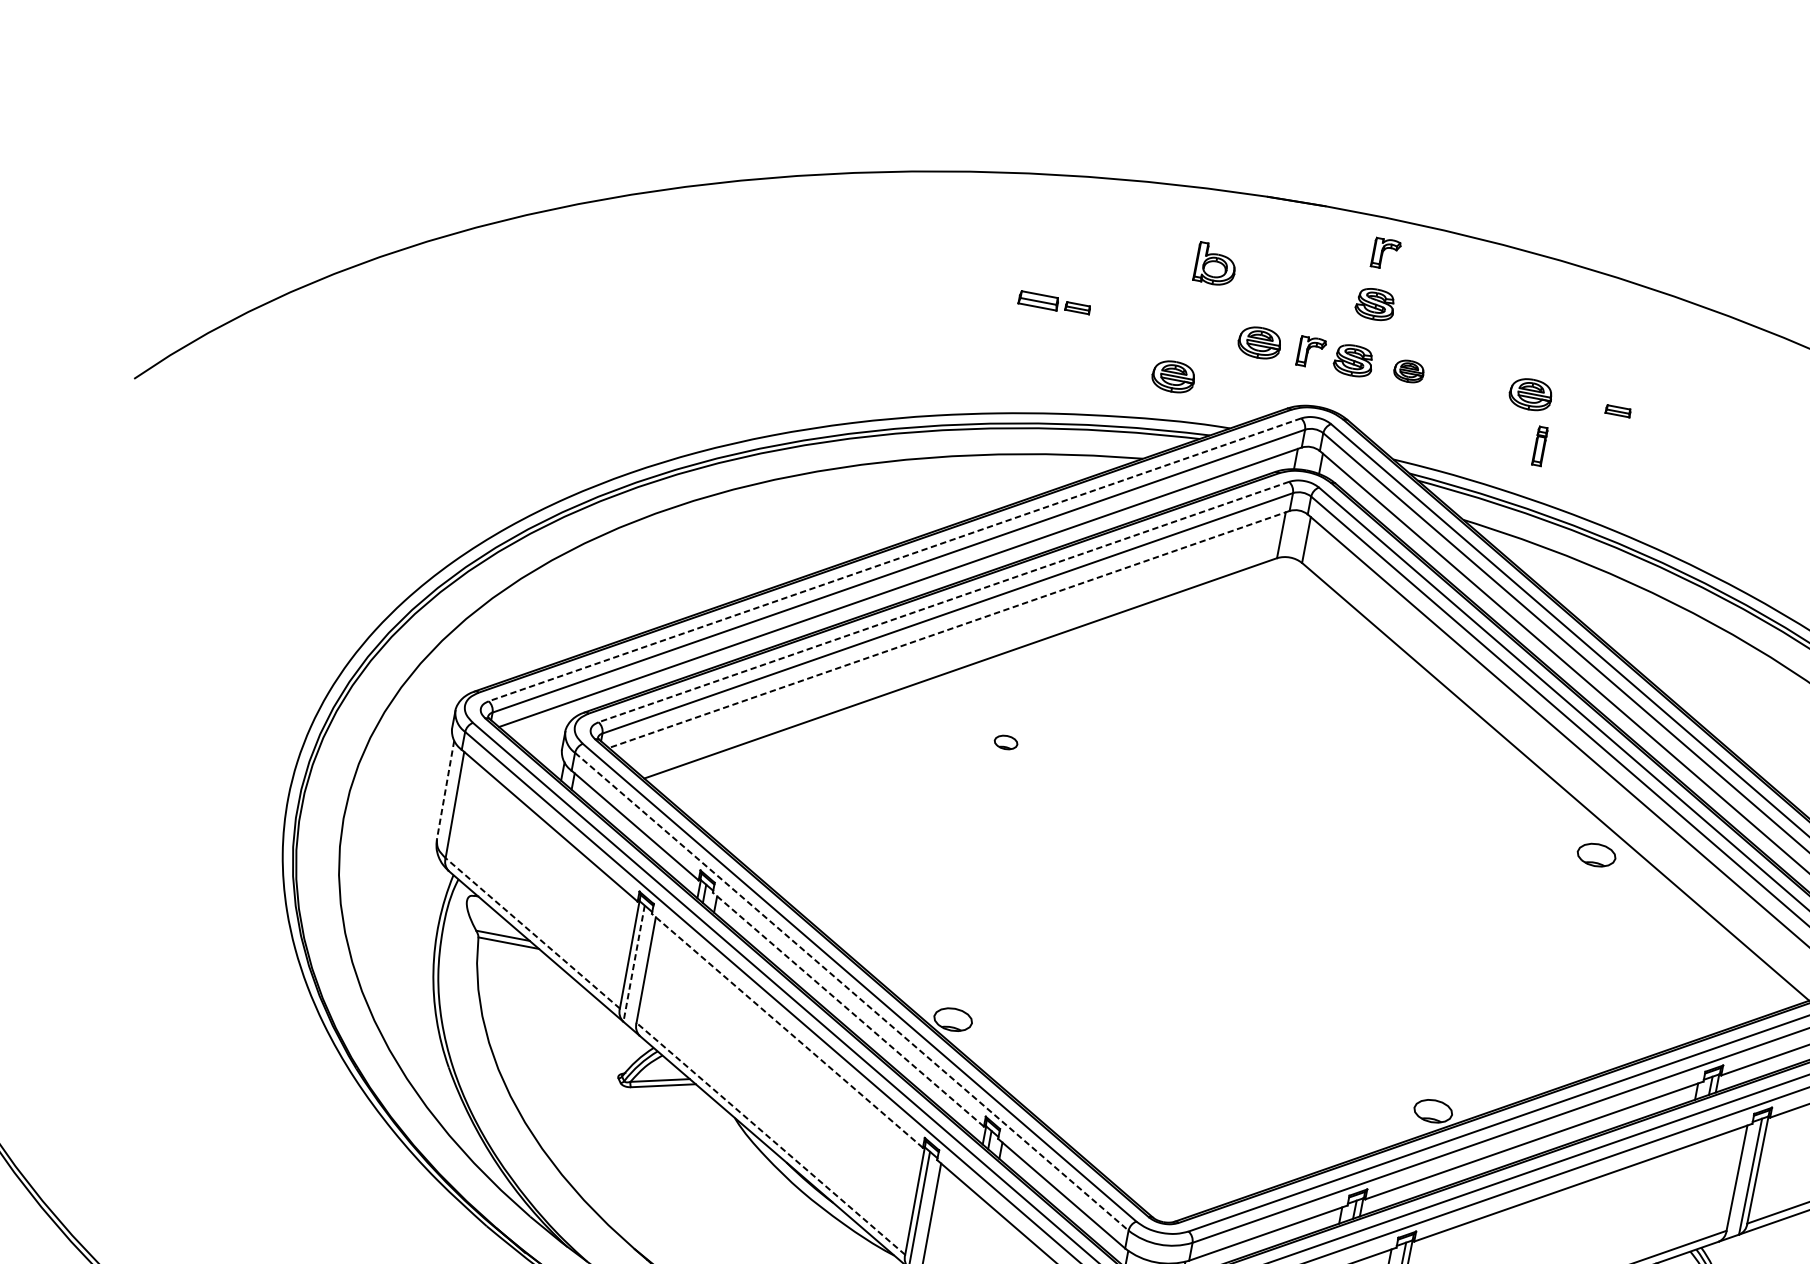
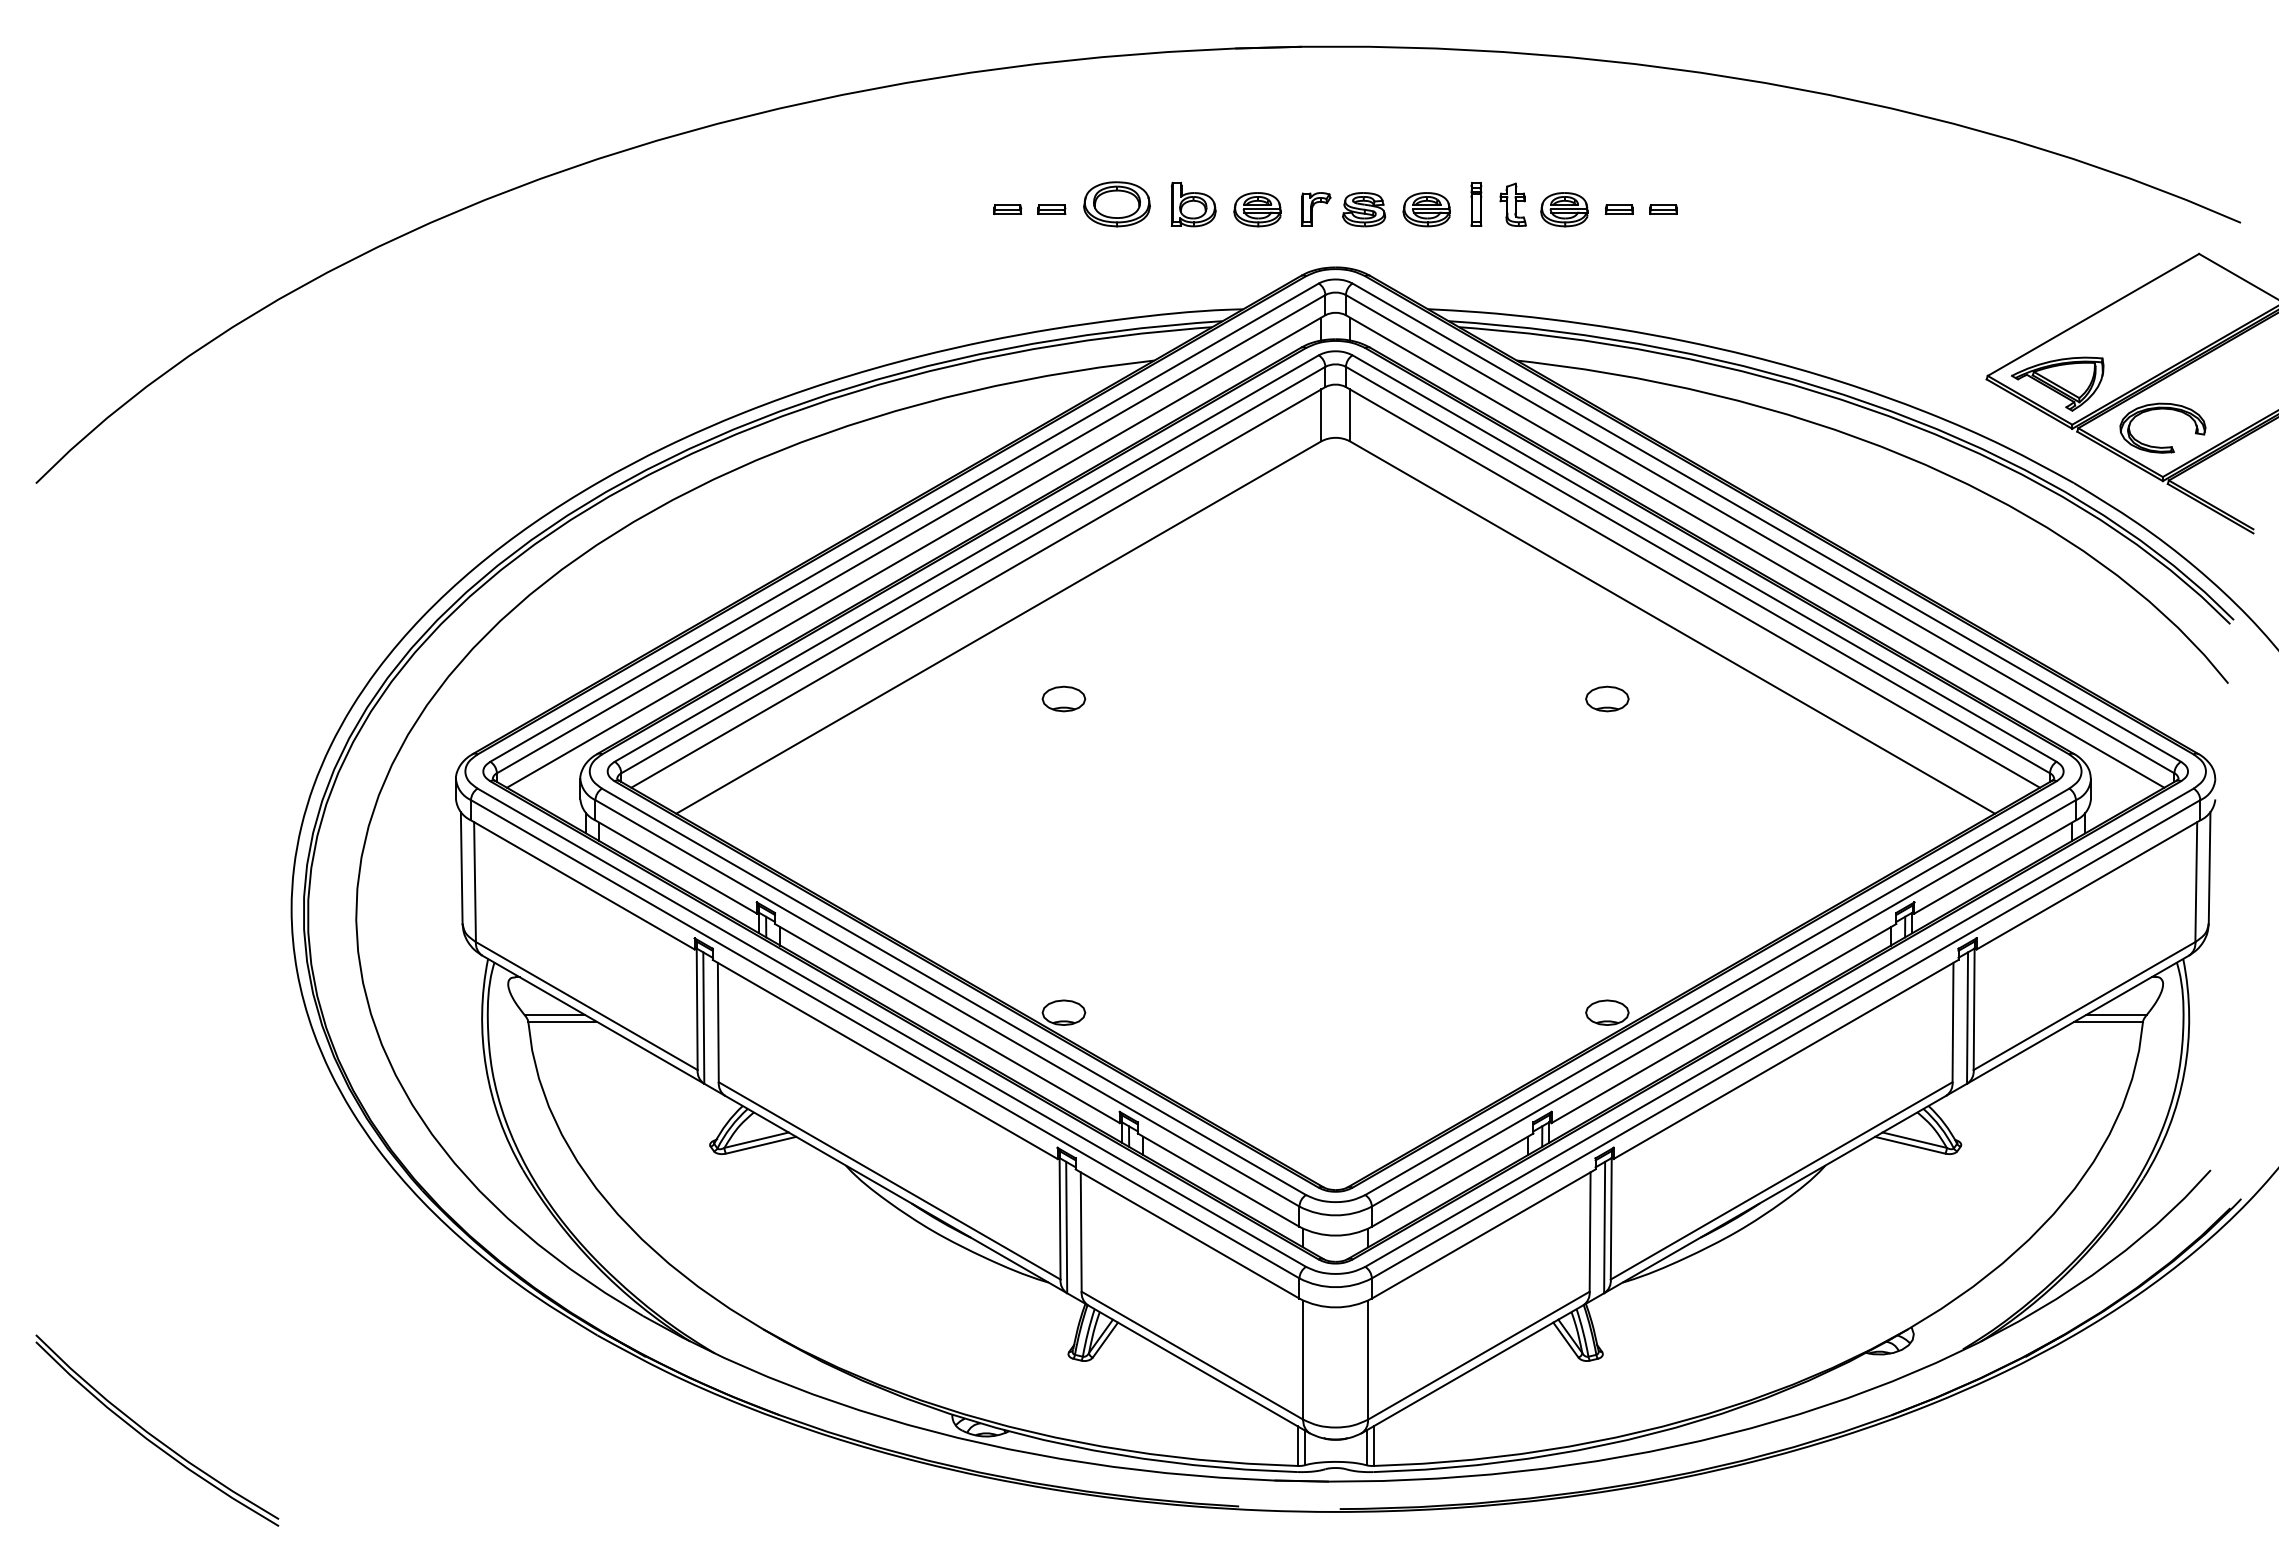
part: (1386, 254) -> (1377, 86), removed
part: (1215, 264) -> (1193, 204), moved
part: (1038, 300) -> (1007, 209), size x0.62
part: (1375, 304) -> (1376, 143), removed
part: (1135, 314) -> (1116, 204), added
part: (1408, 371) -> (1426, 209), size x1.43
part: (1173, 376) -> (1170, 264), removed
part: (1485, 381) -> (1512, 204), added
part: (1579, 403) -> (1619, 209), added
part: (1540, 446) -> (1476, 204), moved
line: (894, 559) -> (904, 522), dashed -> solid
line: (943, 601) -> (966, 558), dashed -> solid
line: (949, 629) -> (978, 587), dashed -> solid
part: (1005, 741) -> (1063, 698), size x1.67
line: (445, 790) -> (461, 868), dashed -> solid
part: (1596, 854) -> (1607, 698), moved
line: (532, 933) -> (586, 1006), dashed -> solid
line: (633, 964) -> (703, 1018), dashed -> solid
line: (851, 991) -> (947, 1003), dashed -> solid
line: (847, 1009) -> (946, 1023), dashed -> solid
line: (786, 1030) -> (884, 1059), dashed -> solid
line: (770, 1138) -> (889, 1180), dashed -> solid

